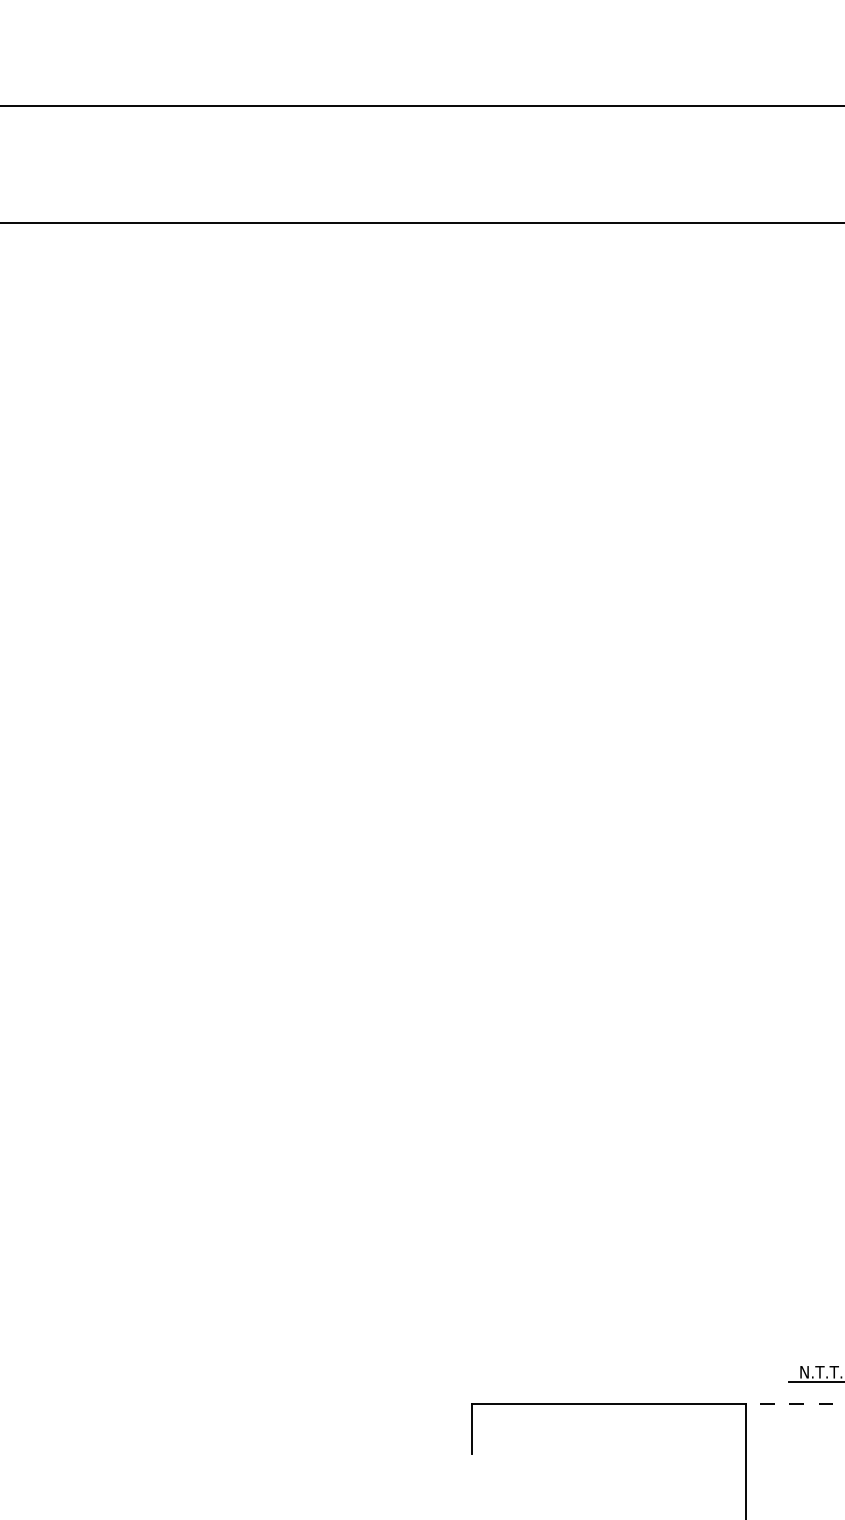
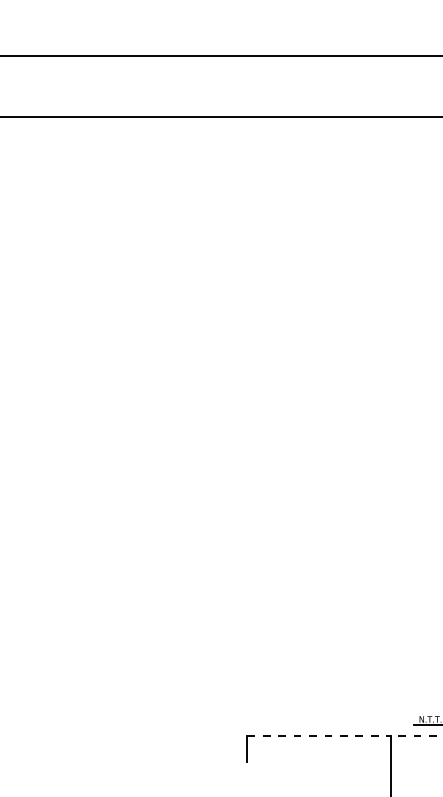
line: (609, 1402) -> (319, 735), solid -> dashed

